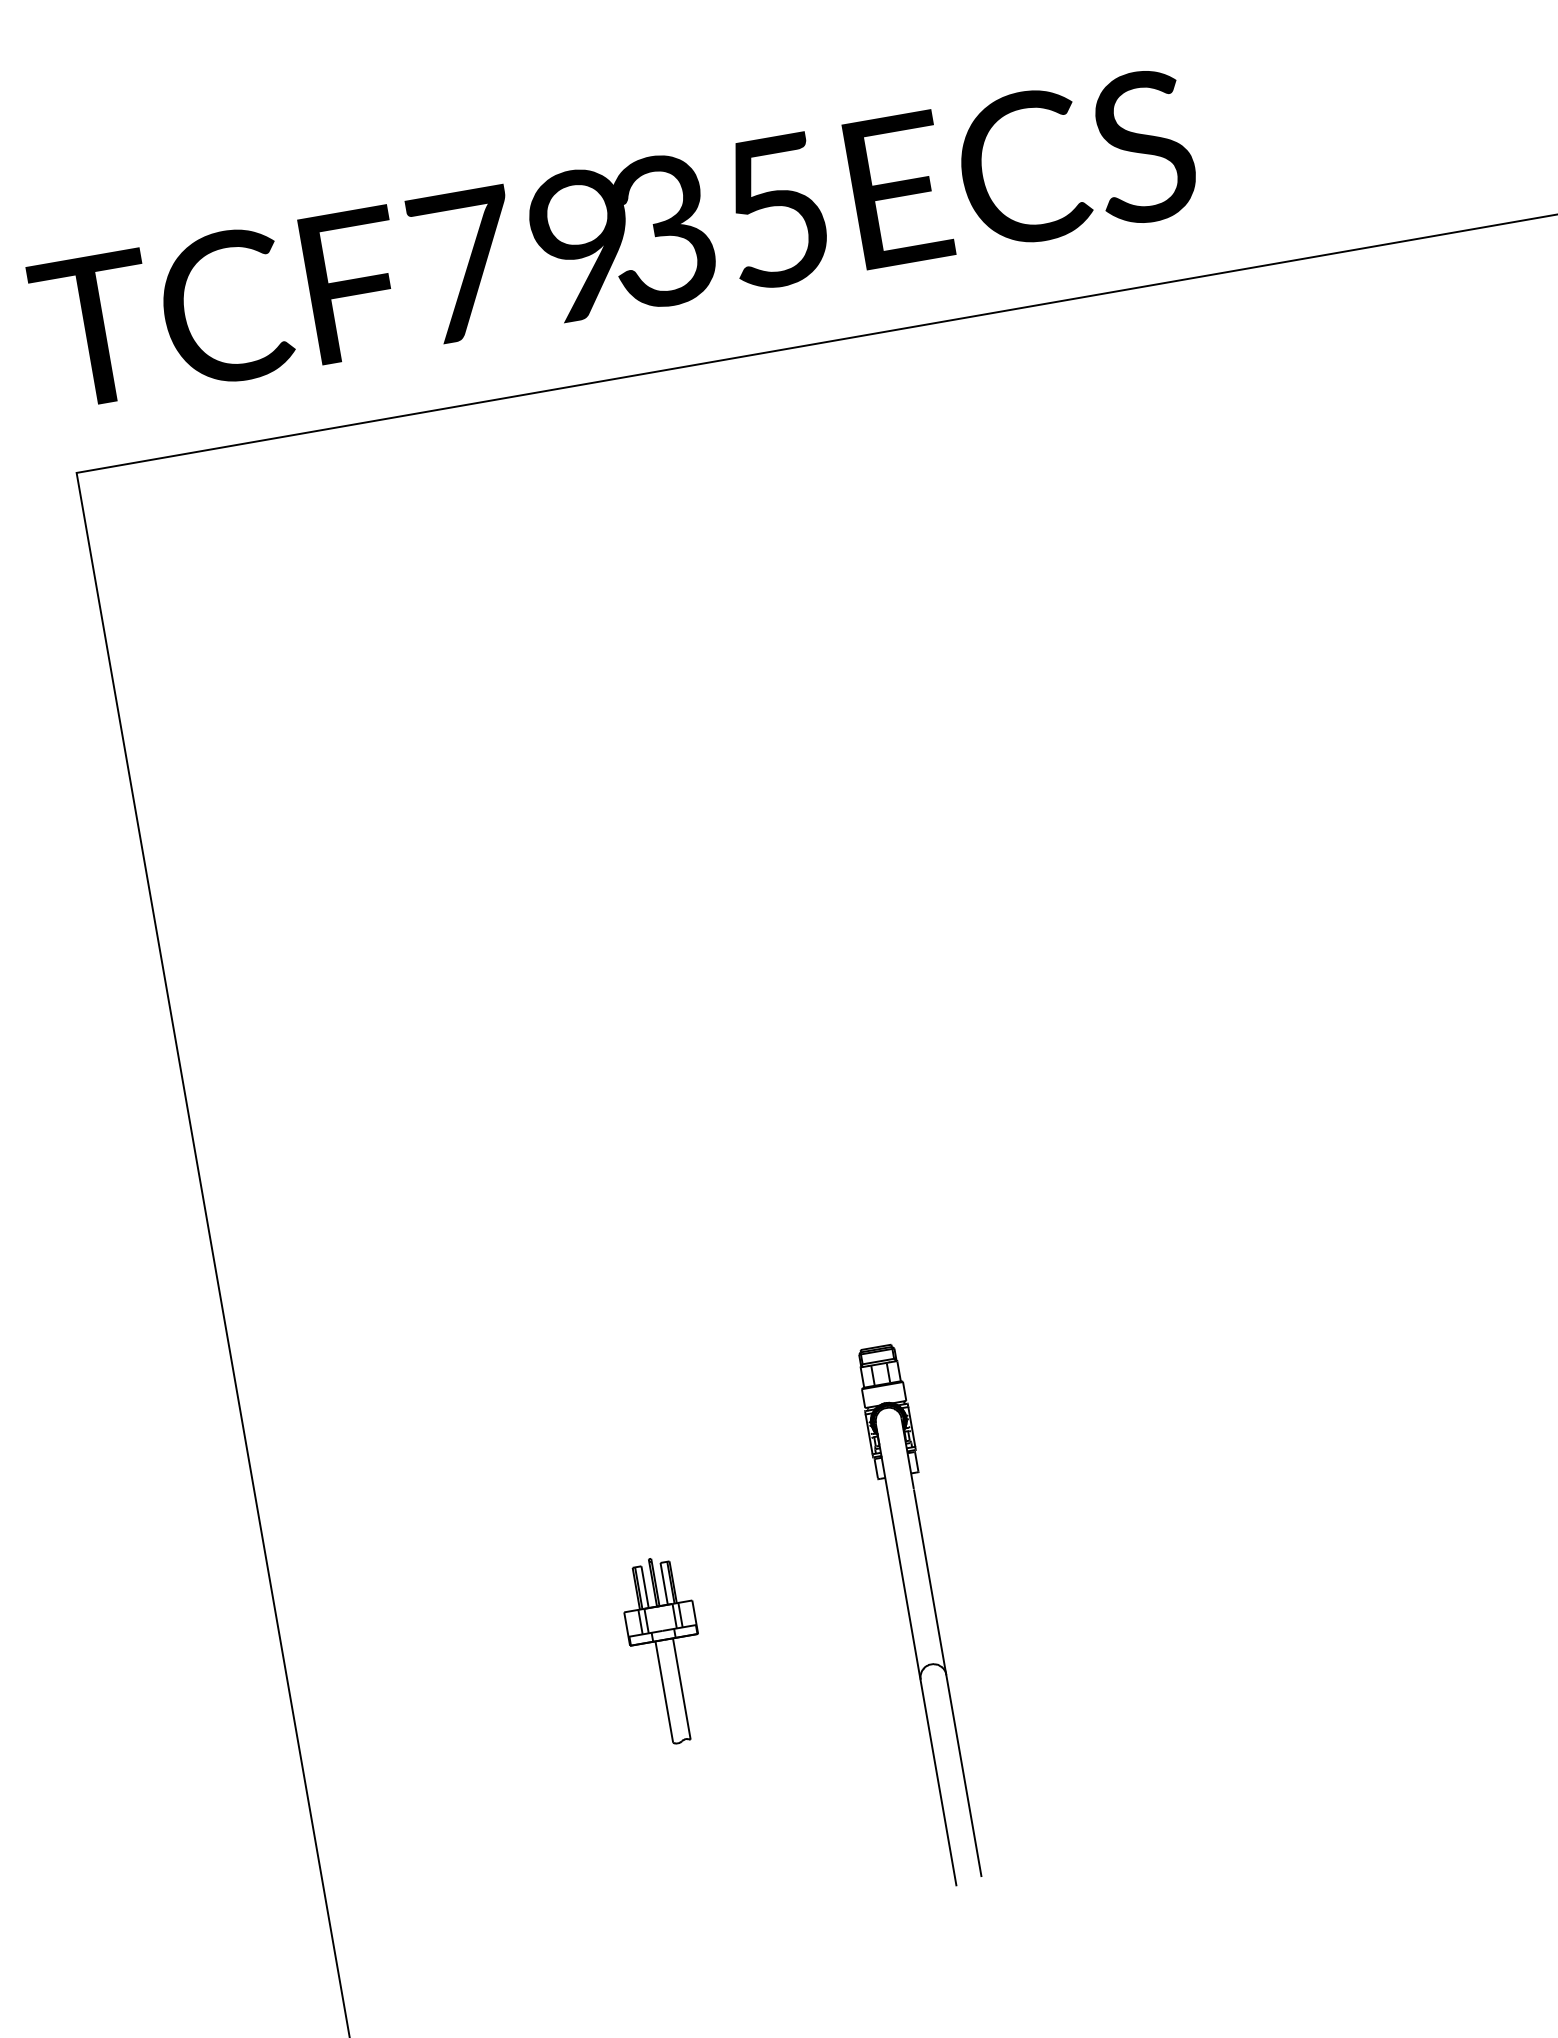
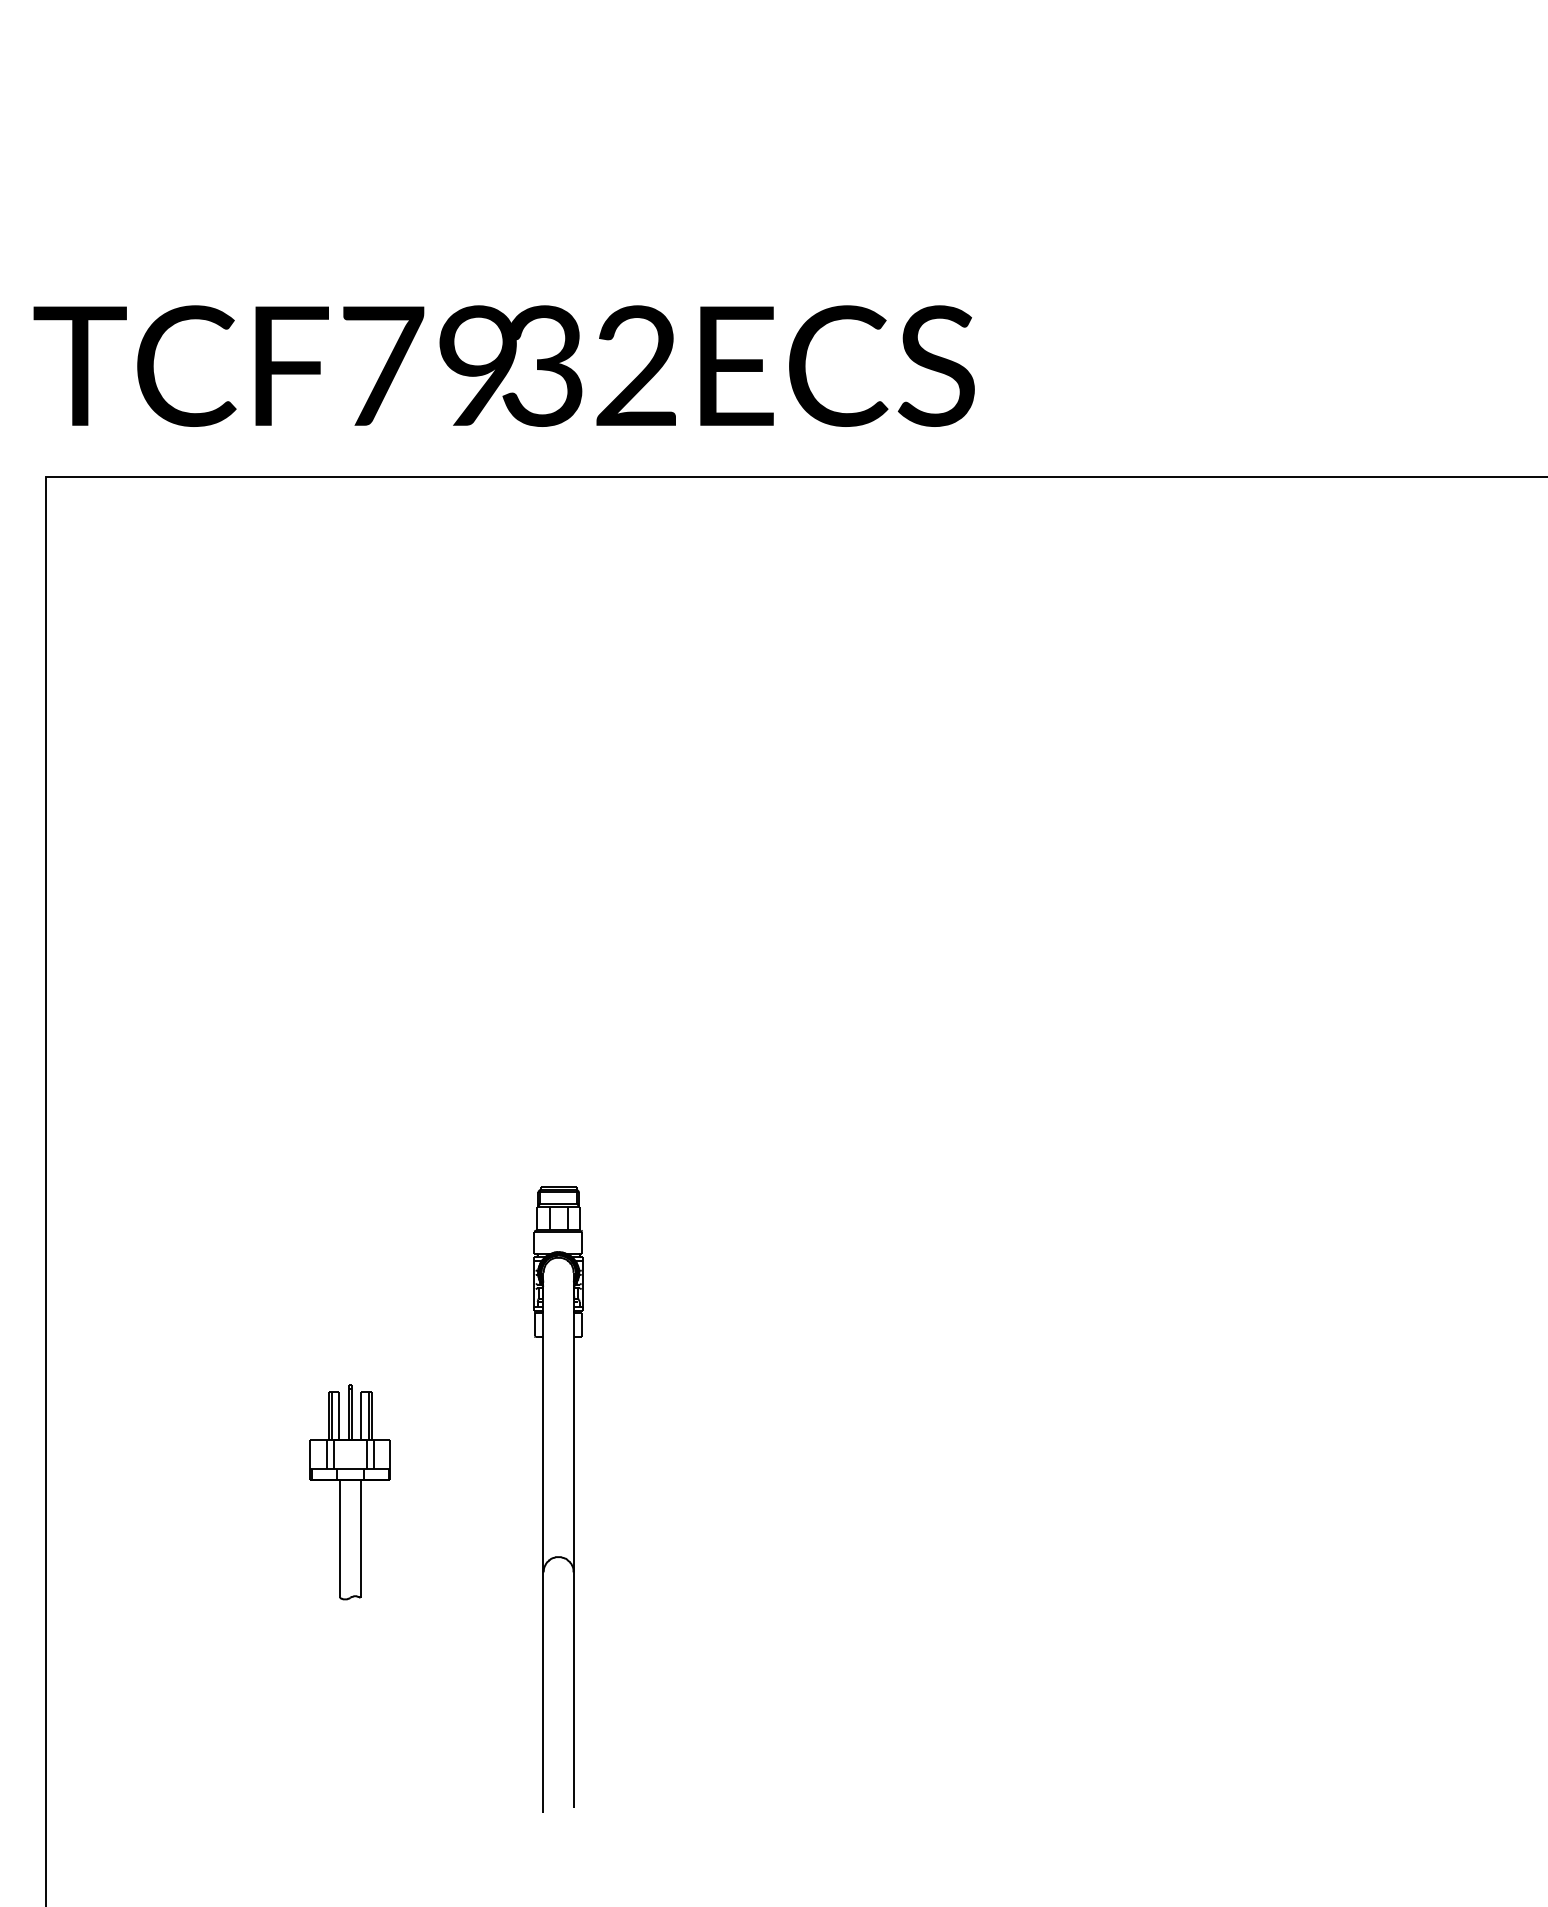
text: (774, 210) -> (635, 365), 5ECS -> 2ECS
part: (922, 1615) -> (558, 1499), size x1.43
part: (665, 1651) -> (349, 1492), size x1.43

